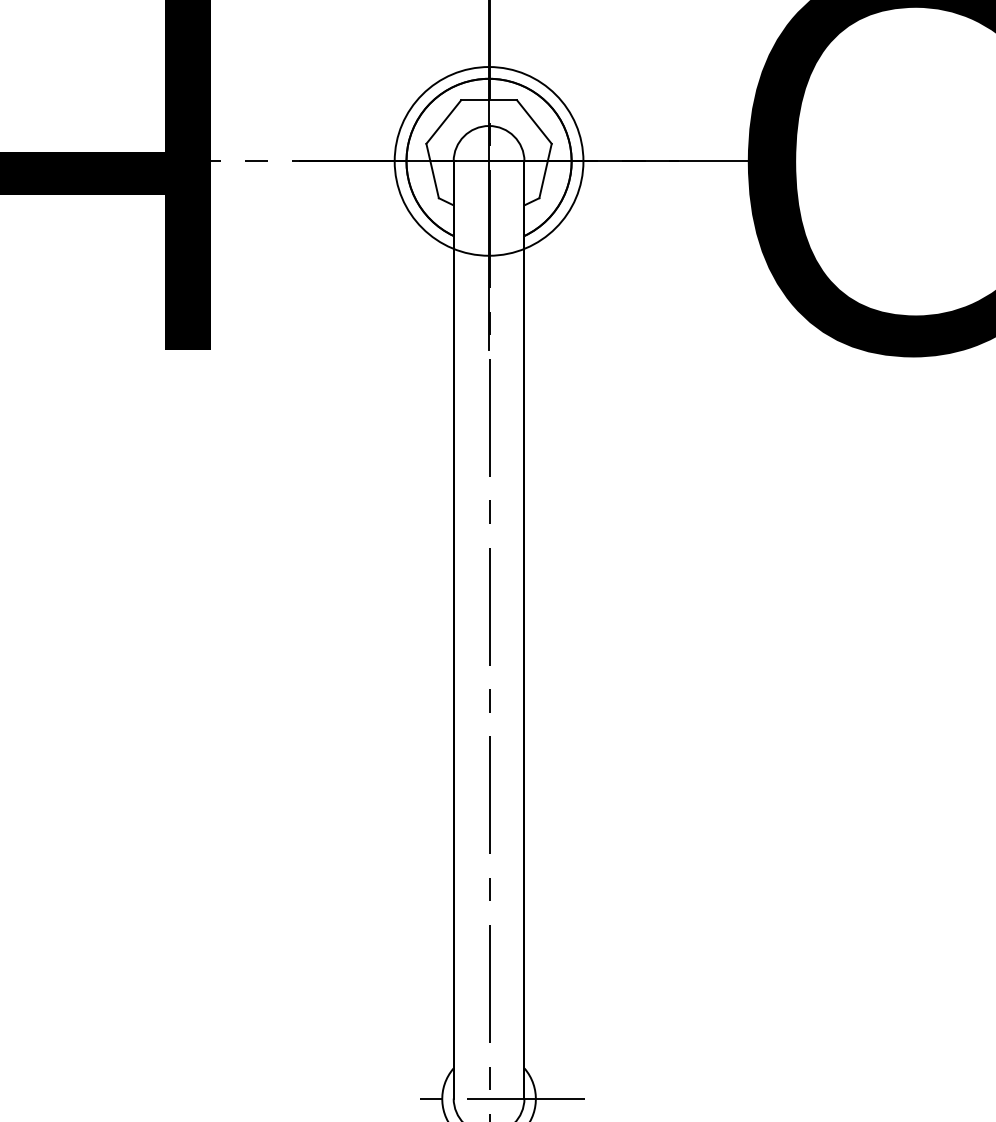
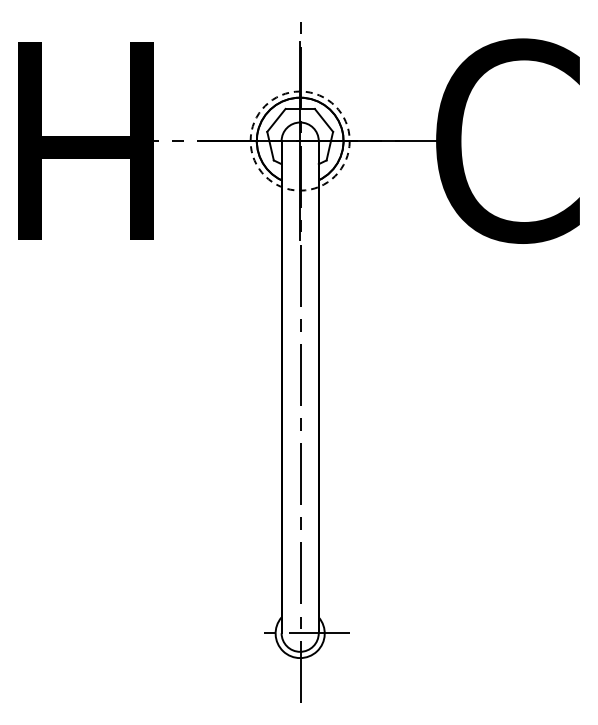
circle: (487, 160) -> (299, 140), solid -> dashed

